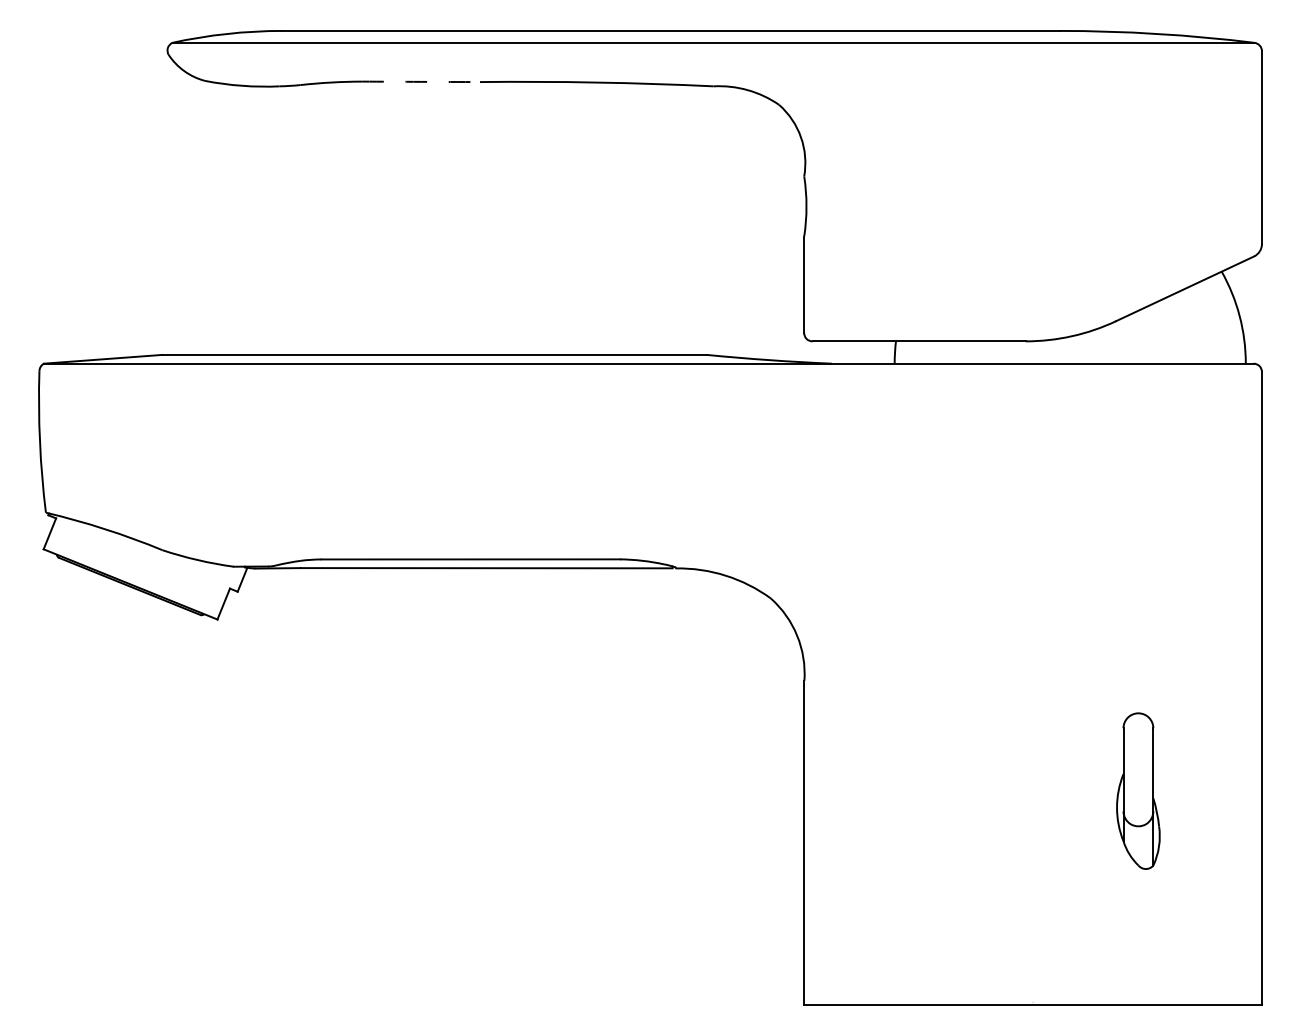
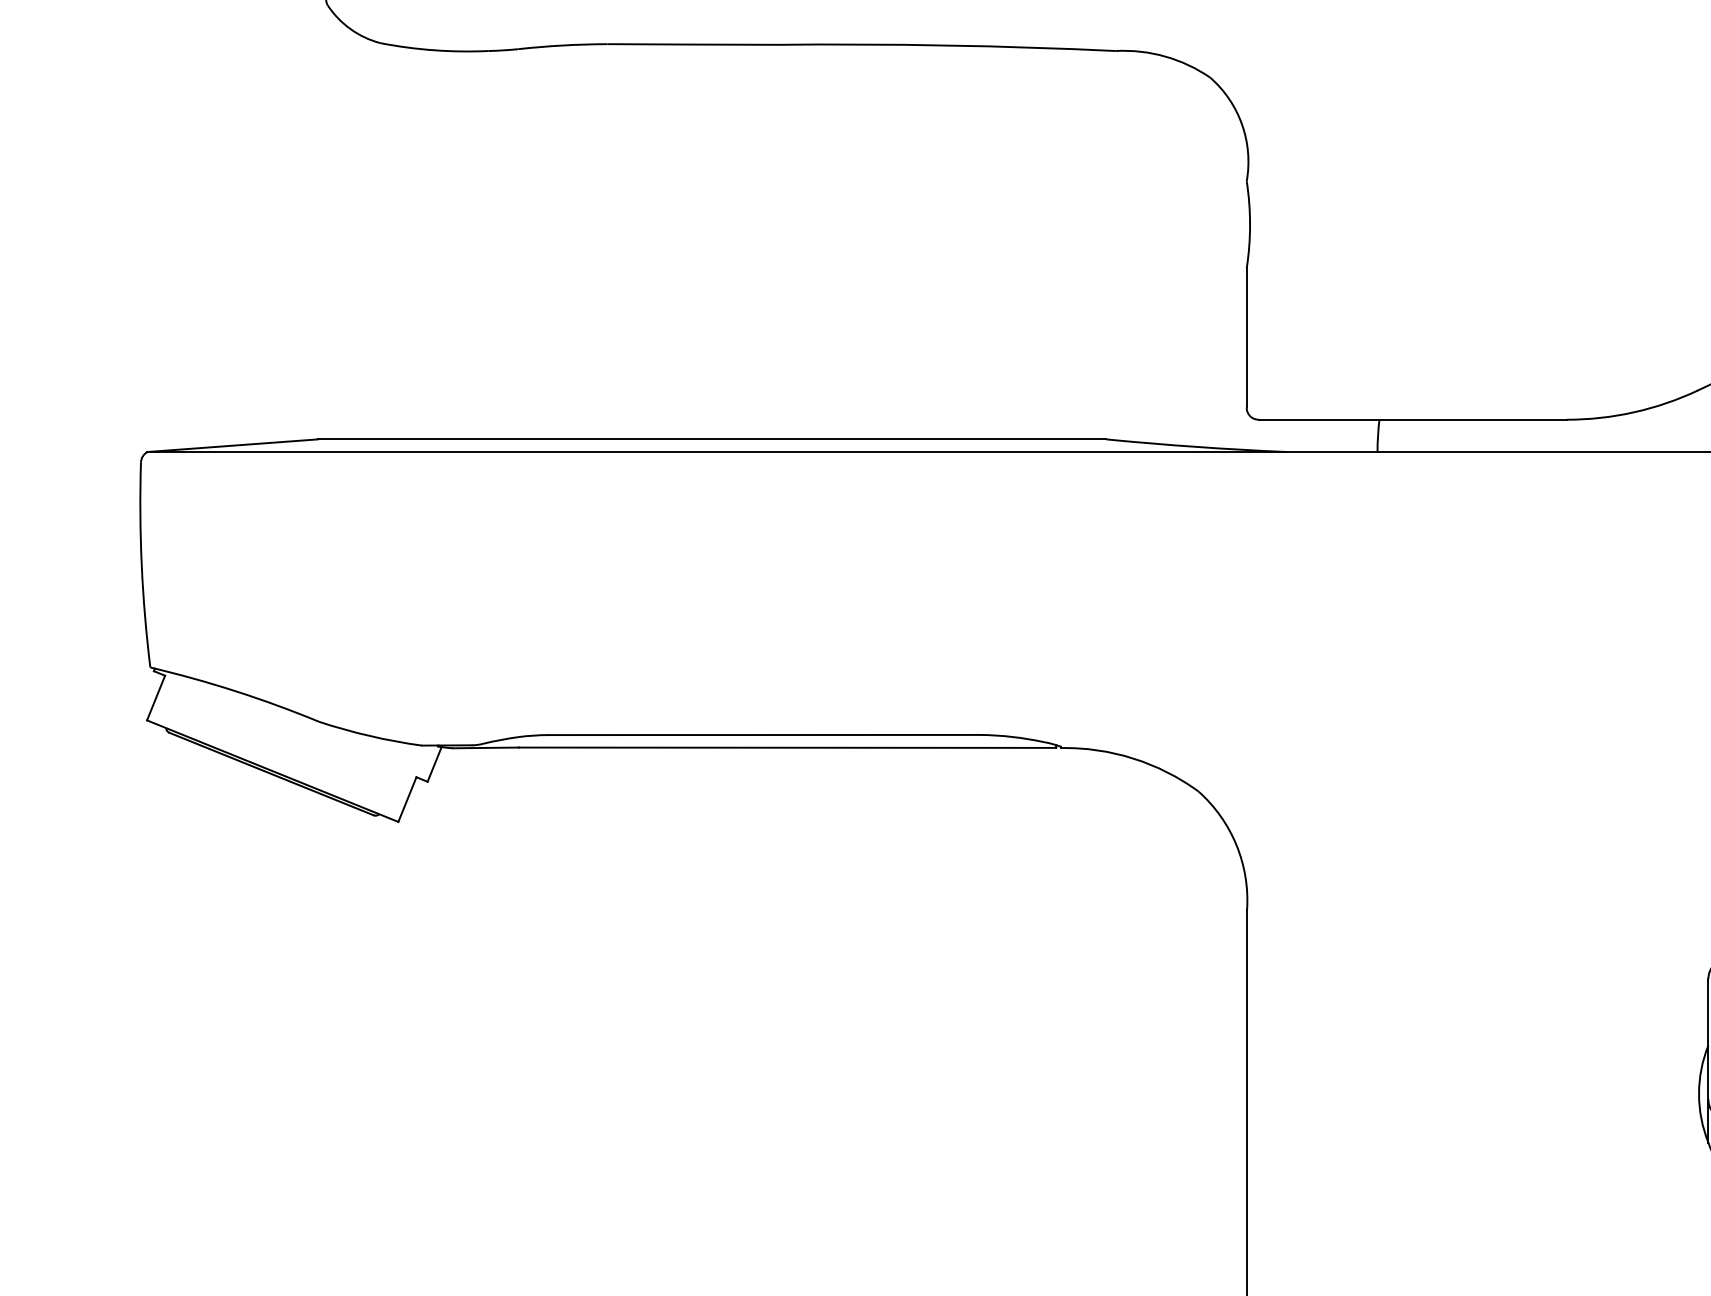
arc: (421, 81) -> (693, 44), dashed -> solid

